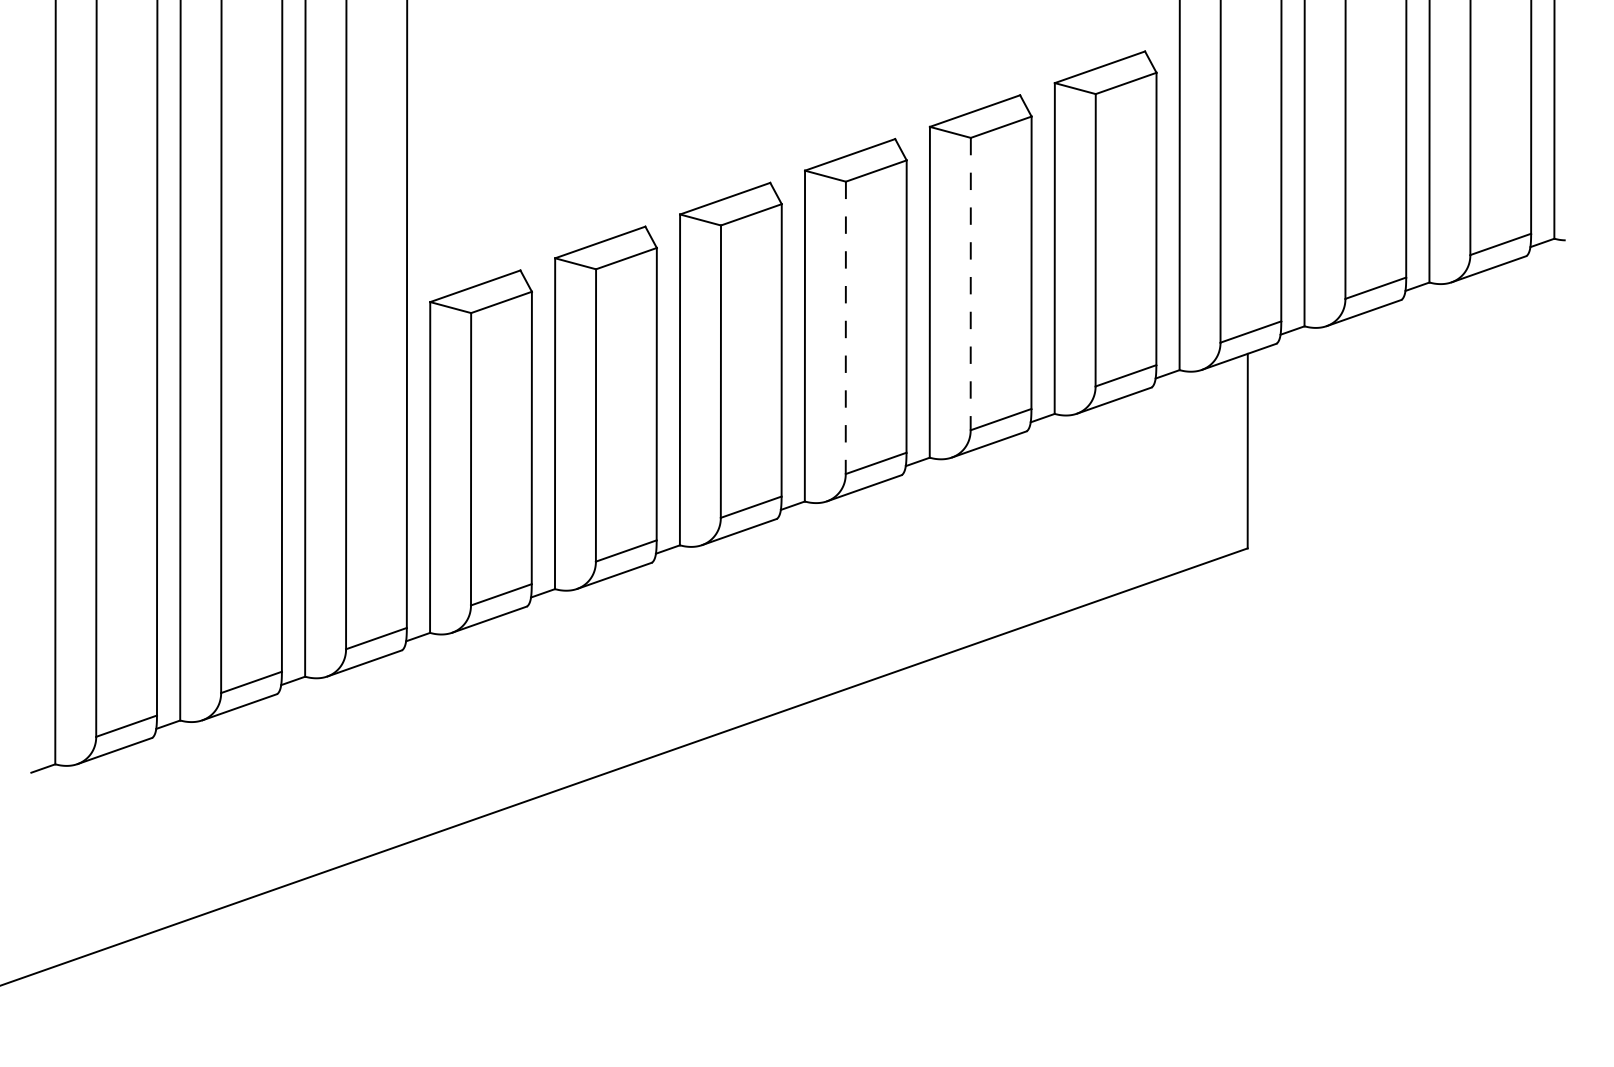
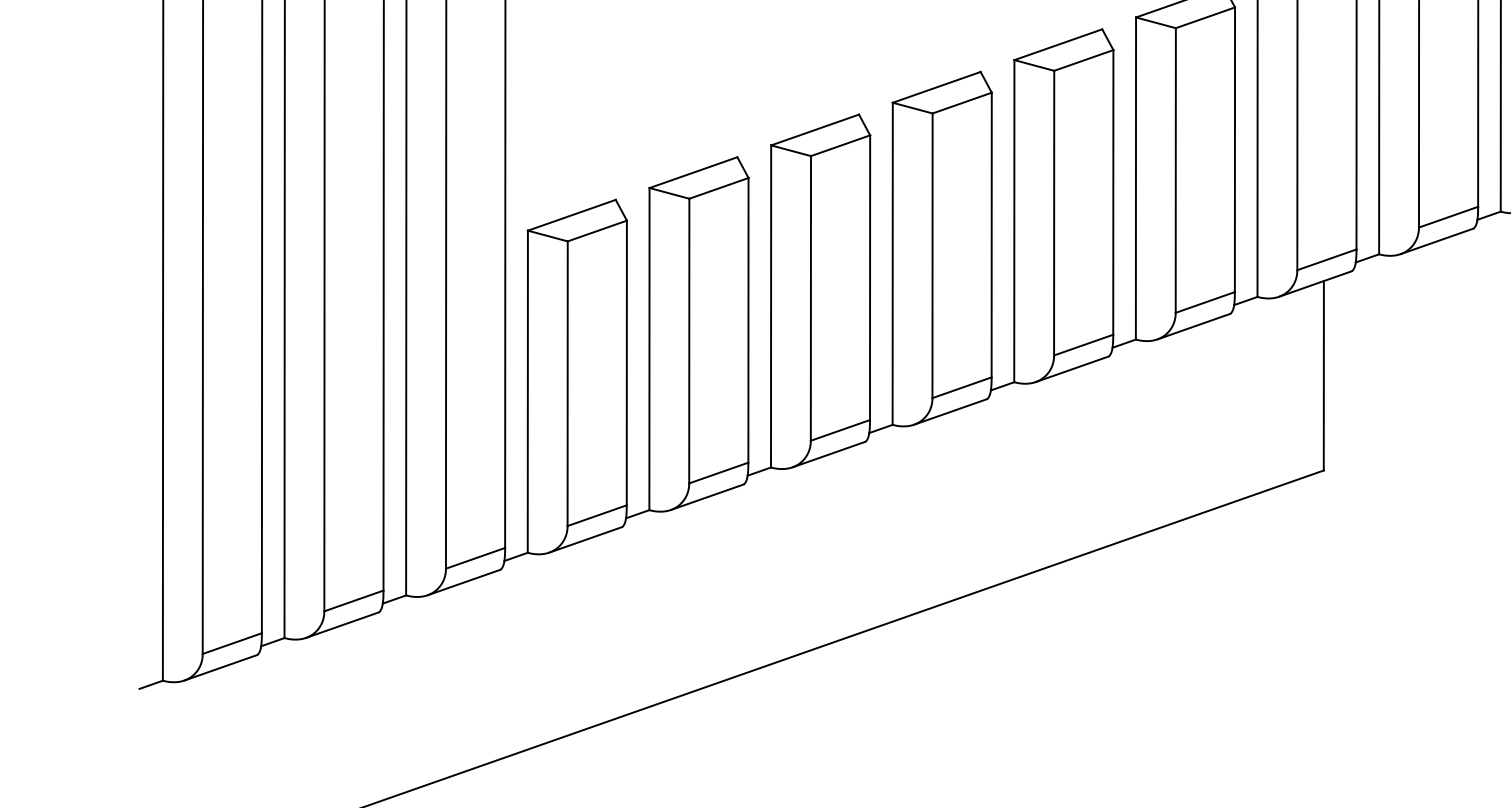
line: (970, 284) -> (1053, 213), dashed -> solid
line: (845, 328) -> (932, 256), dashed -> solid

